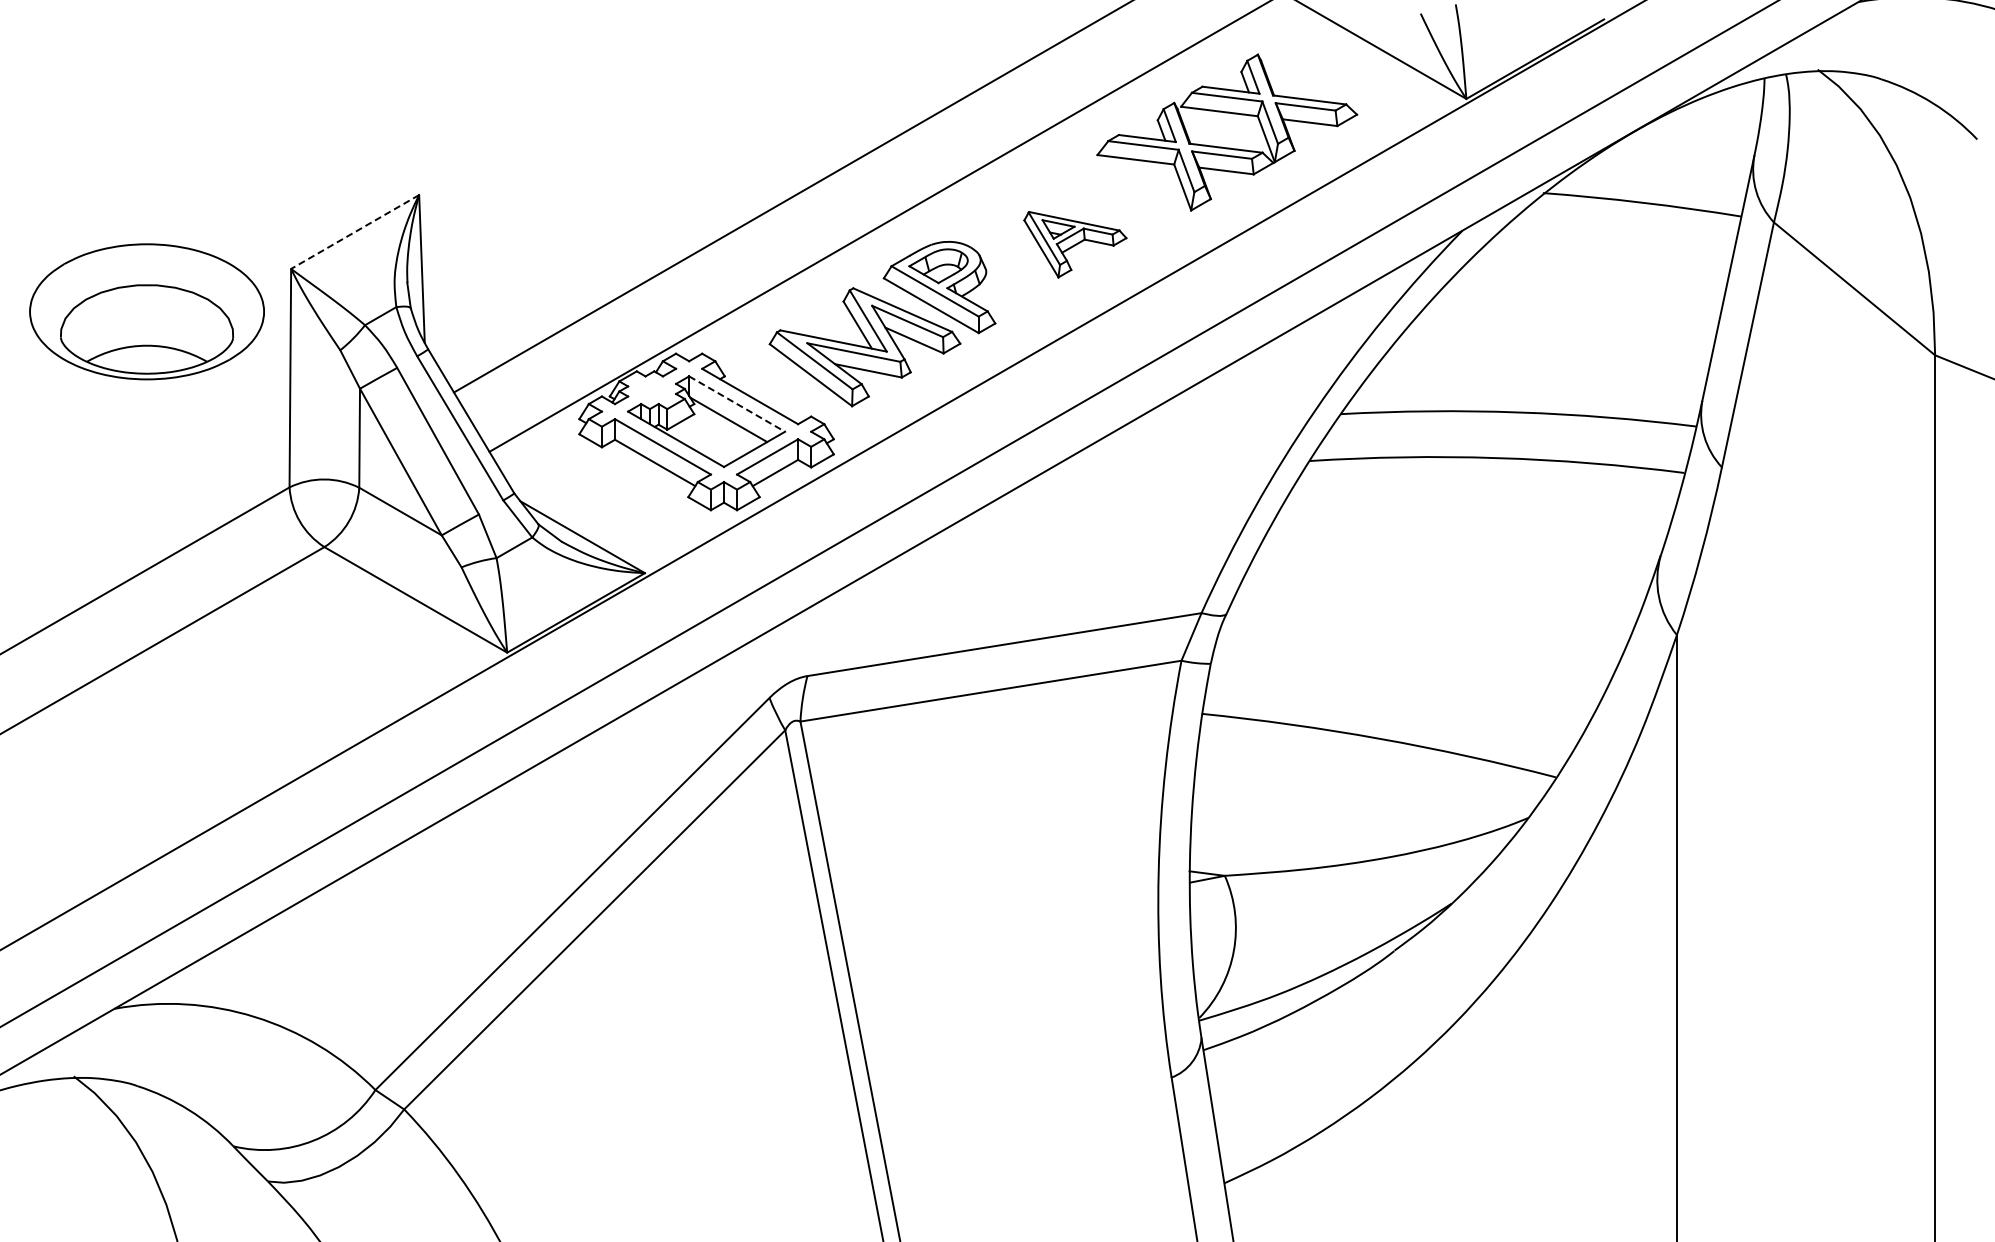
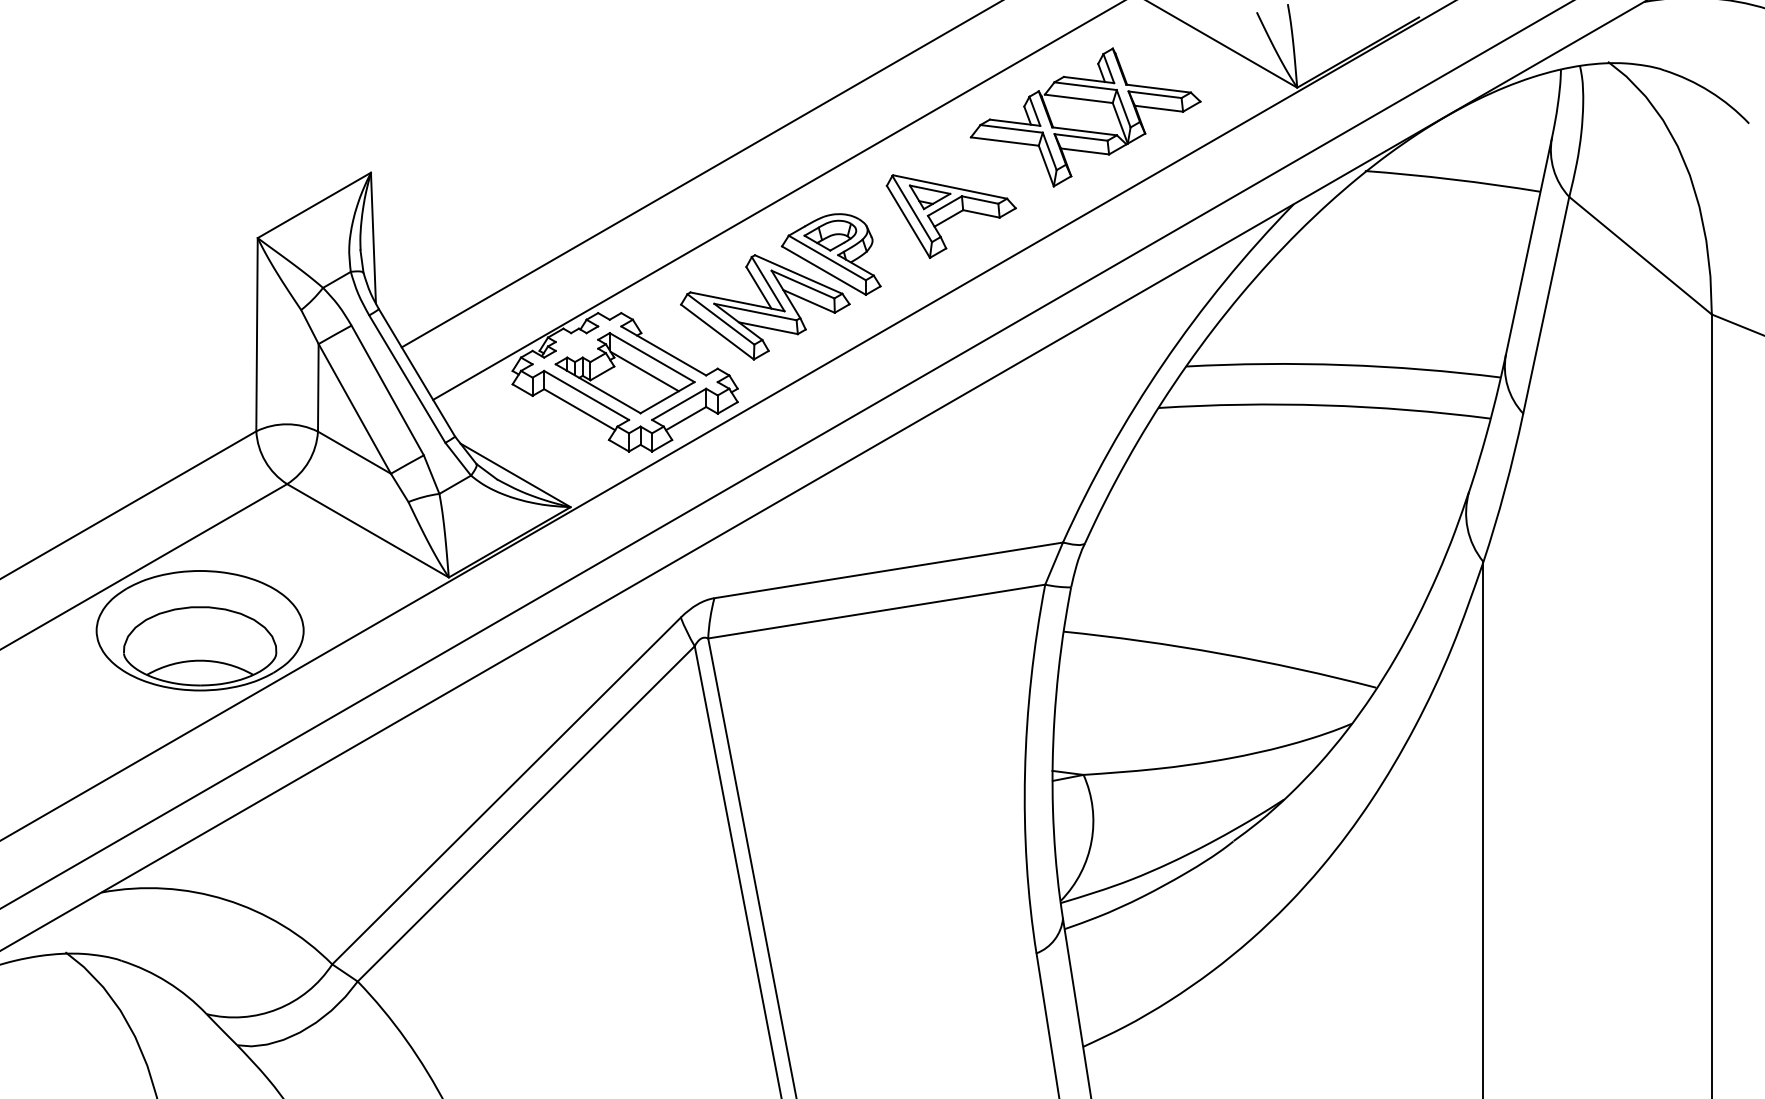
line: (355, 232) -> (314, 205), dashed -> solid
part: (1075, 244) -> (951, 216), size x1.43
part: (146, 311) -> (199, 630), moved
line: (737, 404) -> (652, 358), dashed -> solid

